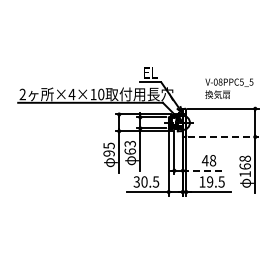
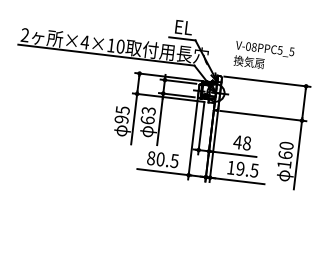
text: (229, 88) -> (264, 56), moved
line: (223, 136) -> (263, 115), dashed -> solid
text: (245, 158) -> (286, 145), 168 -> 160
line: (201, 170) -> (231, 153), dashed -> solid
text: (136, 181) -> (150, 157), 30.5 -> 80.5

